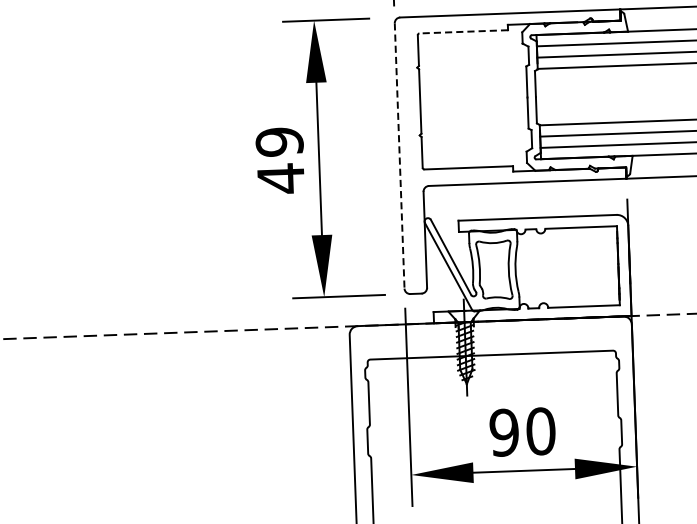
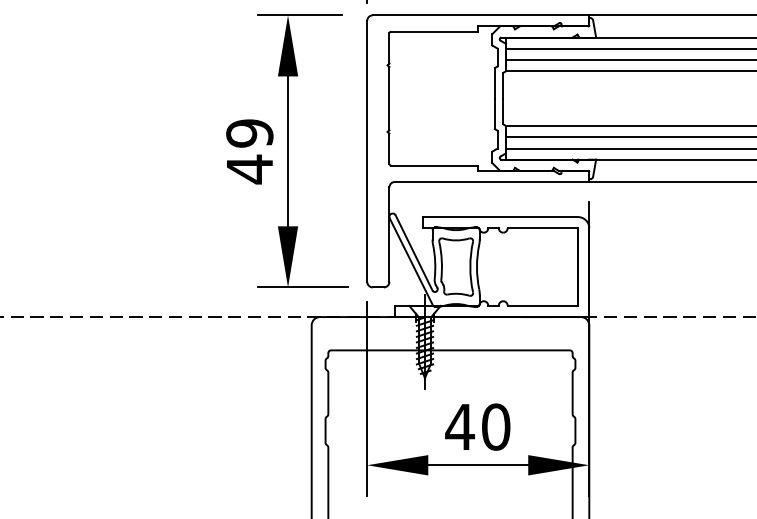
line: (463, 31) -> (434, 31), dashed -> solid
line: (399, 156) -> (367, 151), dashed -> solid
text: (504, 432) -> (460, 426), 90 -> 40

